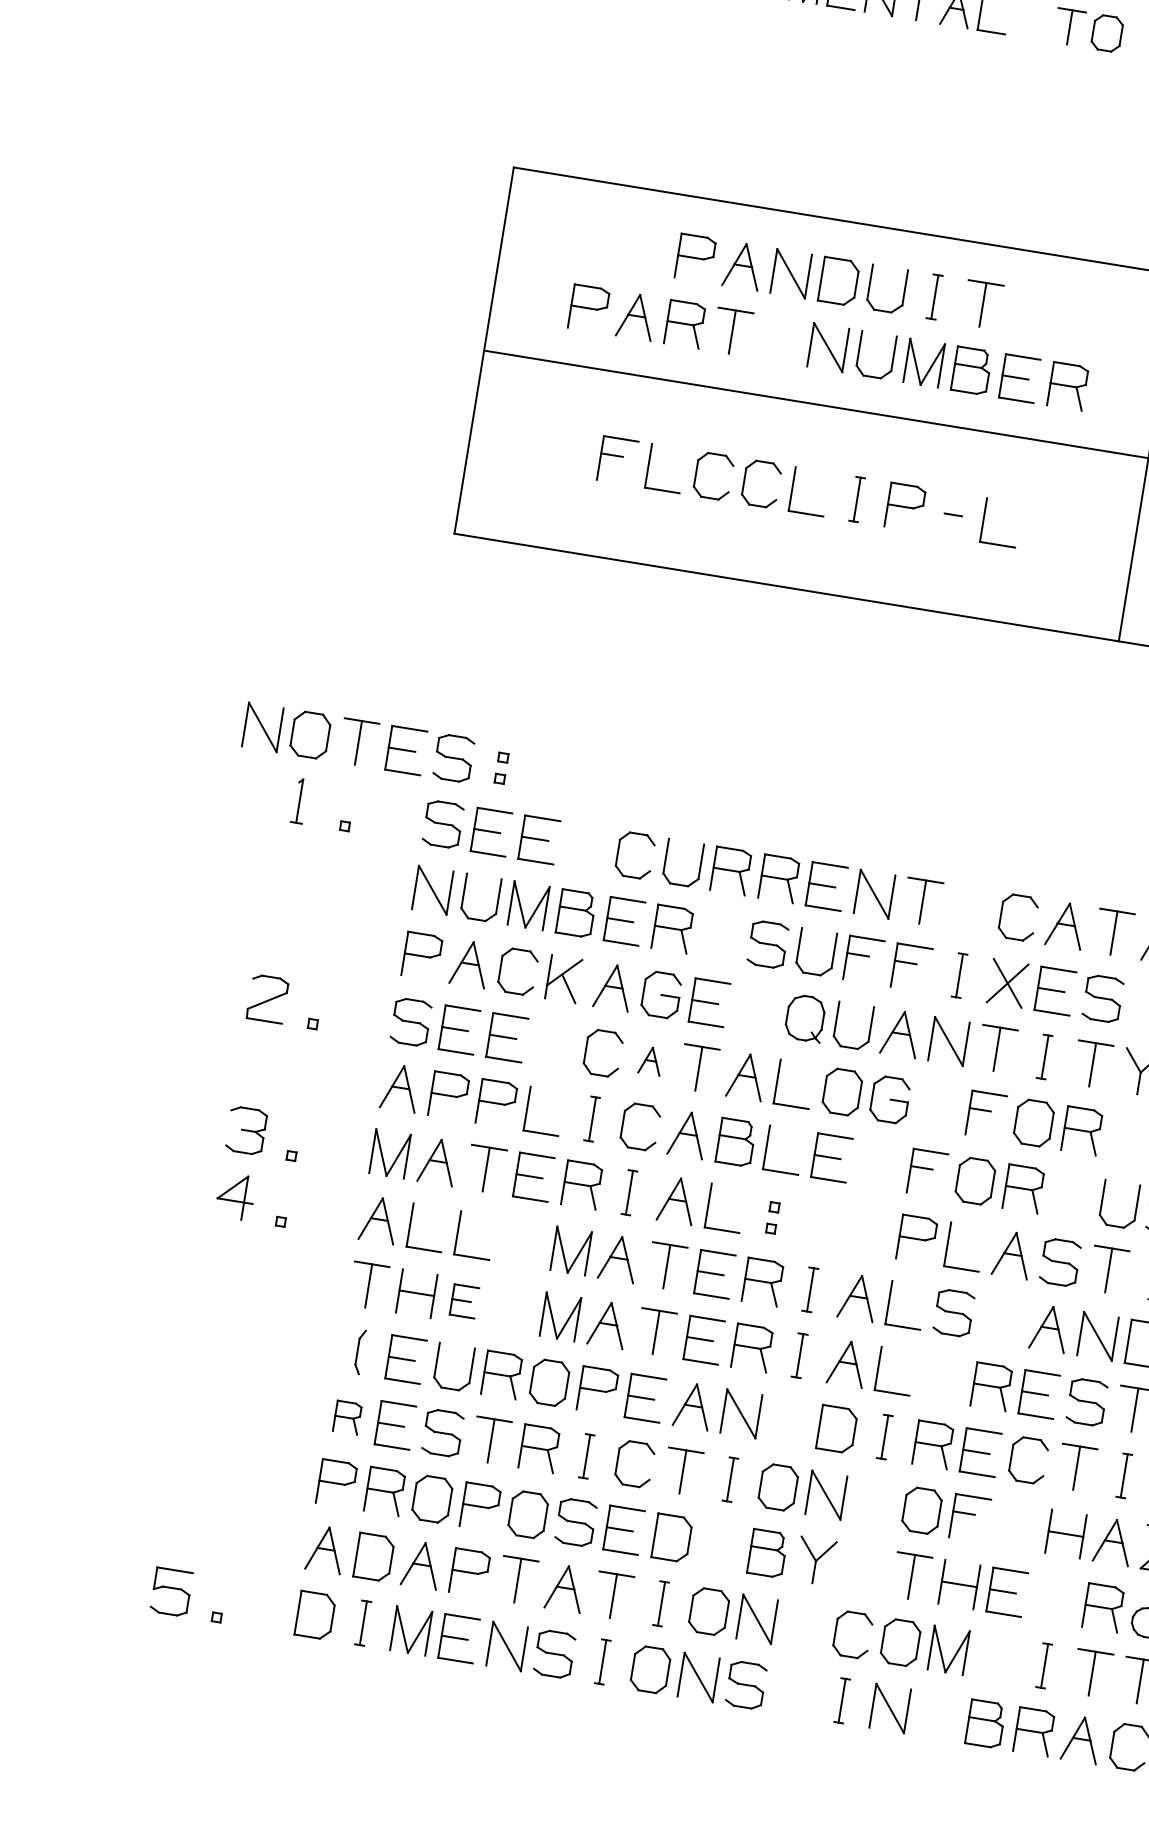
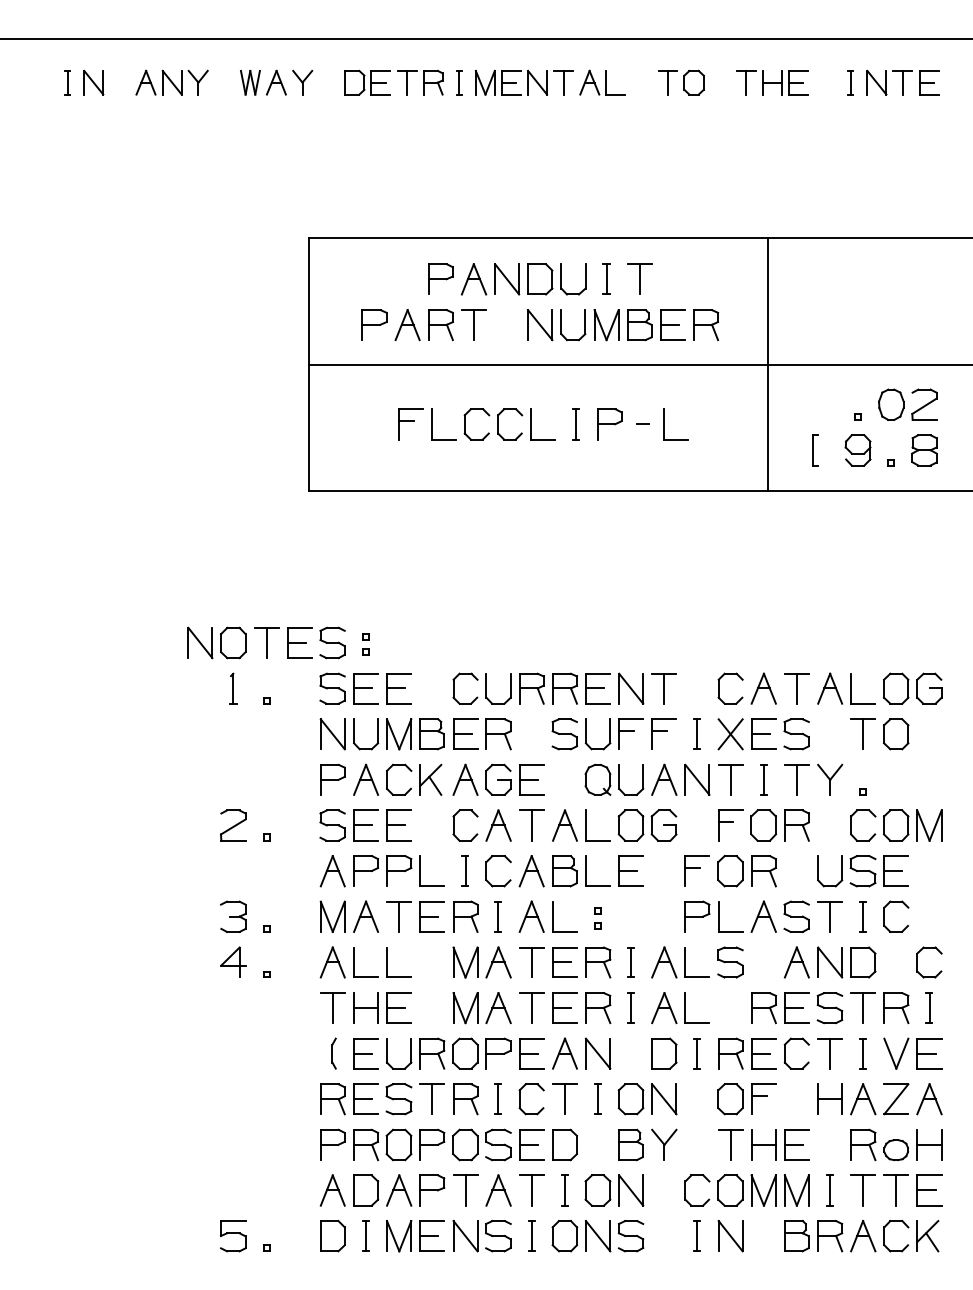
part: (650, 1060) -> (498, 825), size x1.67
part: (463, 1300) -> (398, 1007), size x1.43
part: (346, 1417) -> (332, 1099), size x1.43
part: (995, 1657) -> (796, 1190), added

